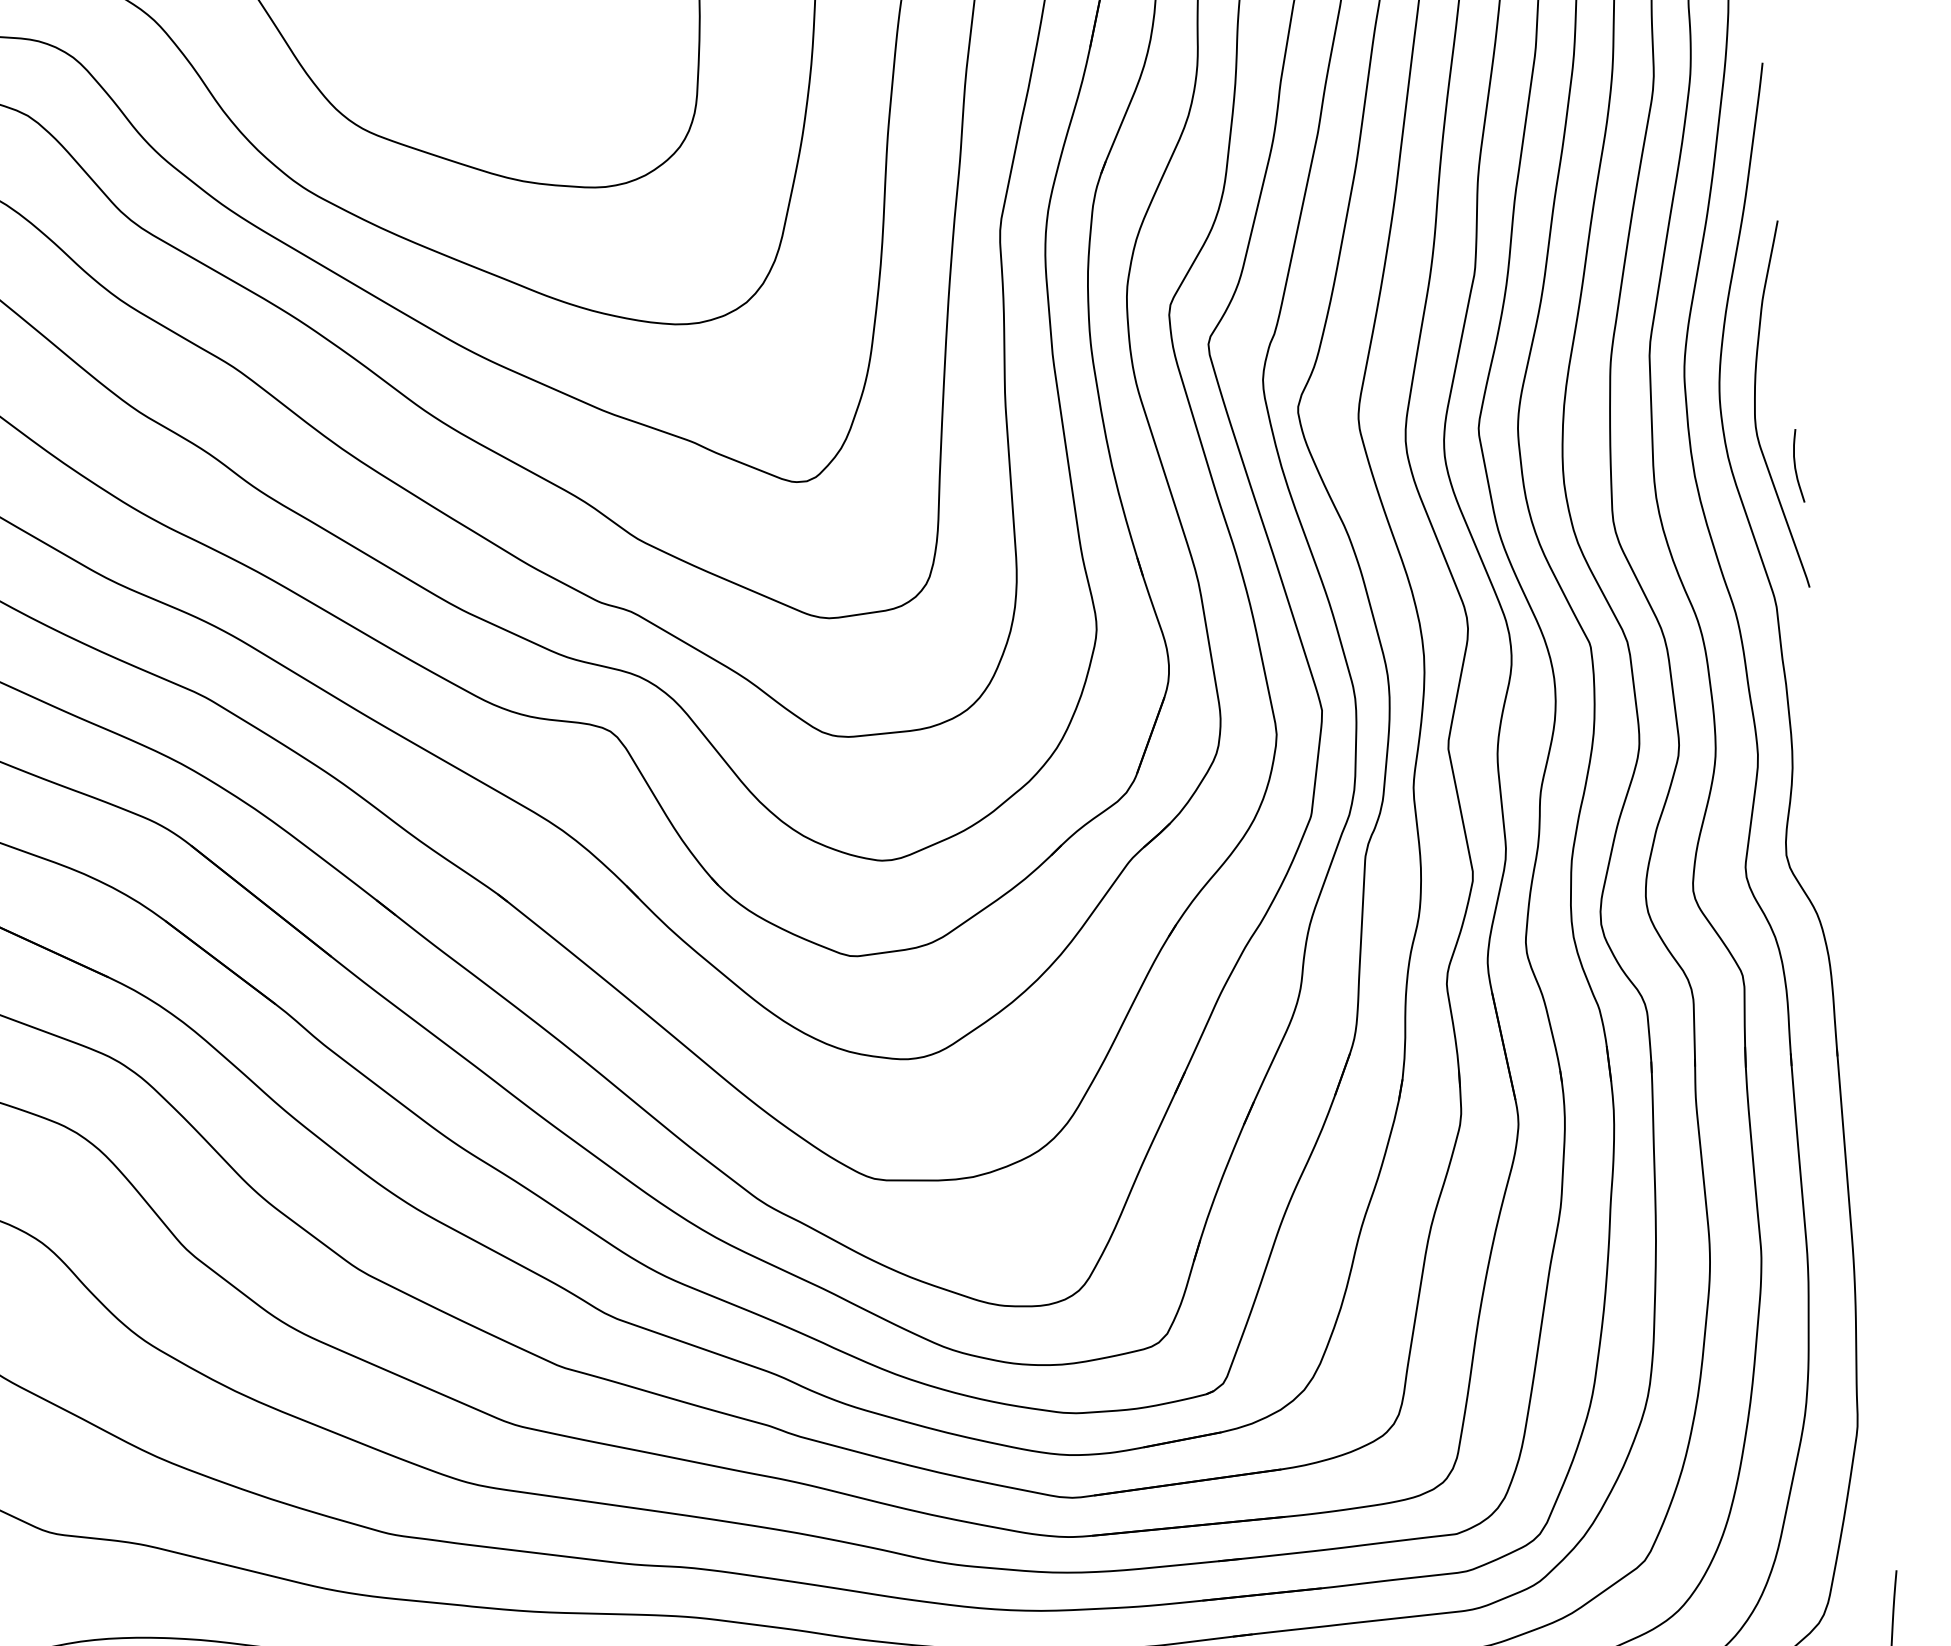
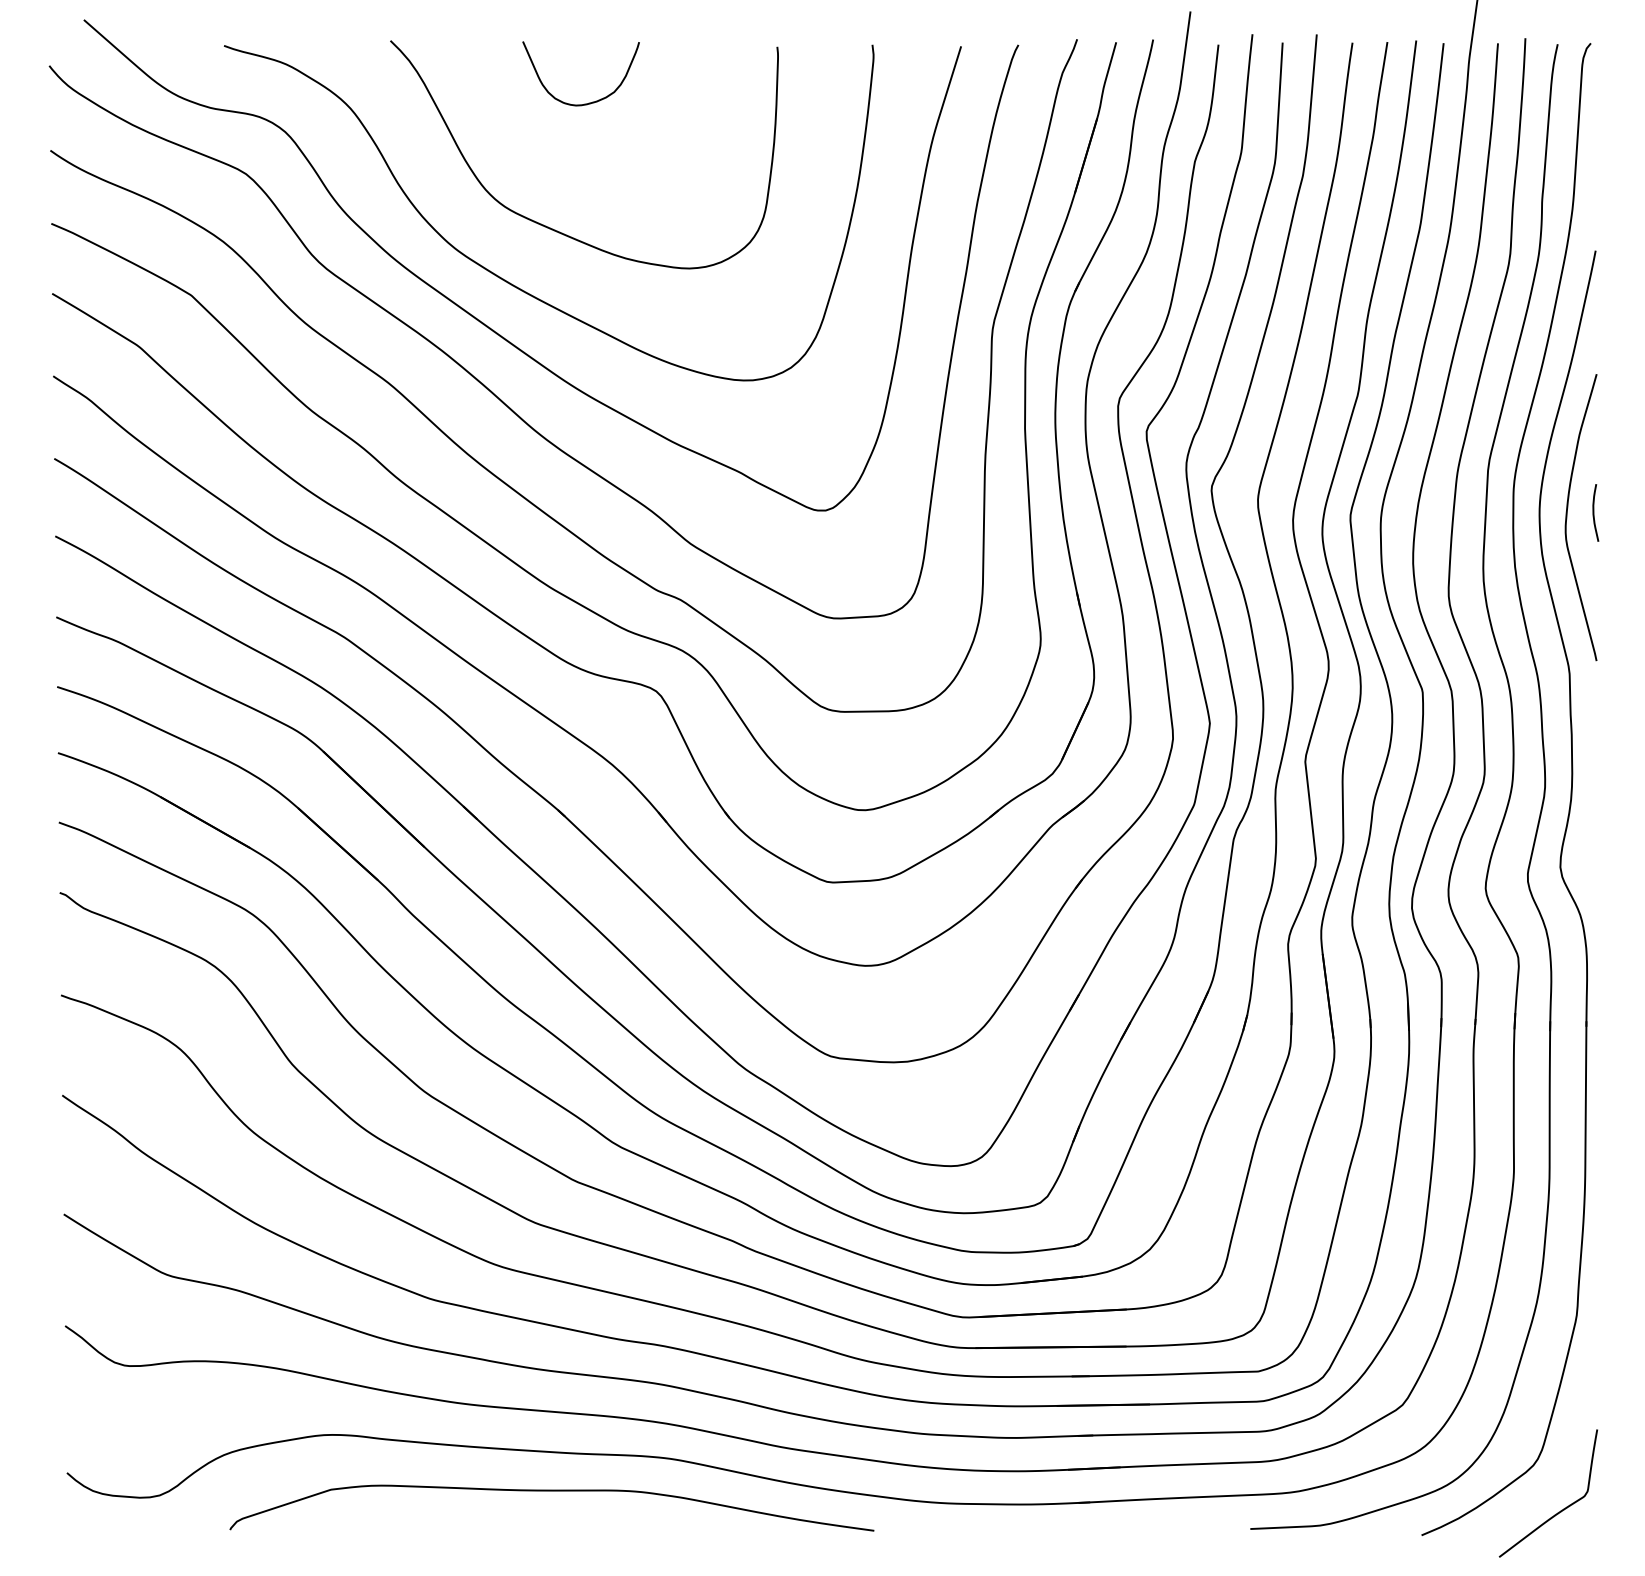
curve: (1796, 465) -> (1594, 512), moved

